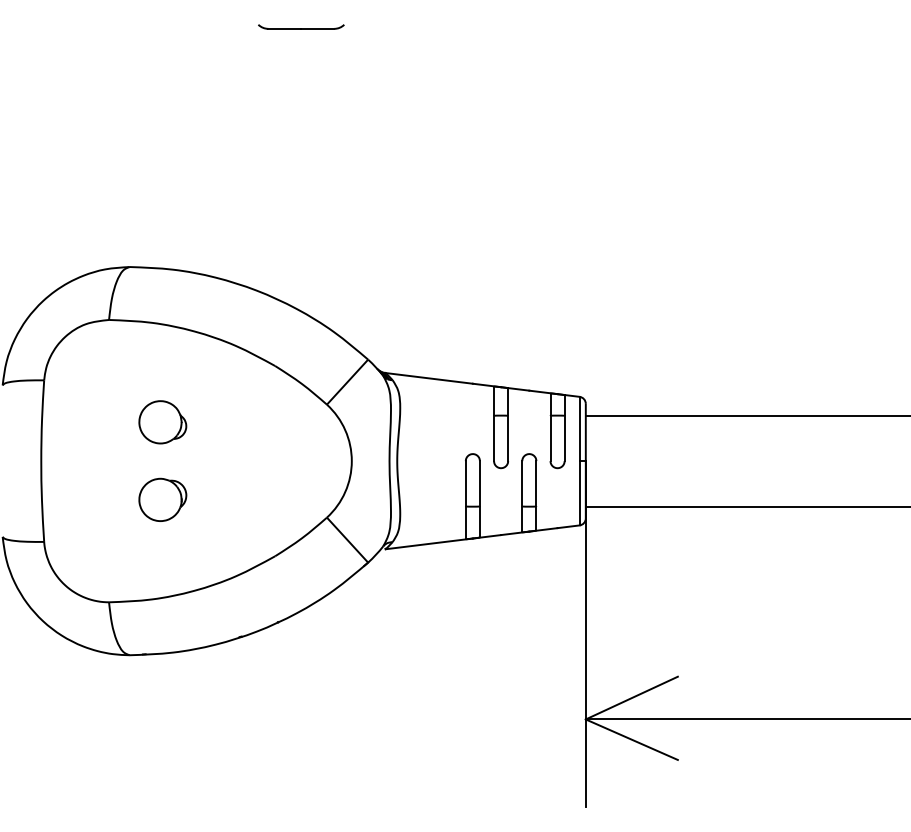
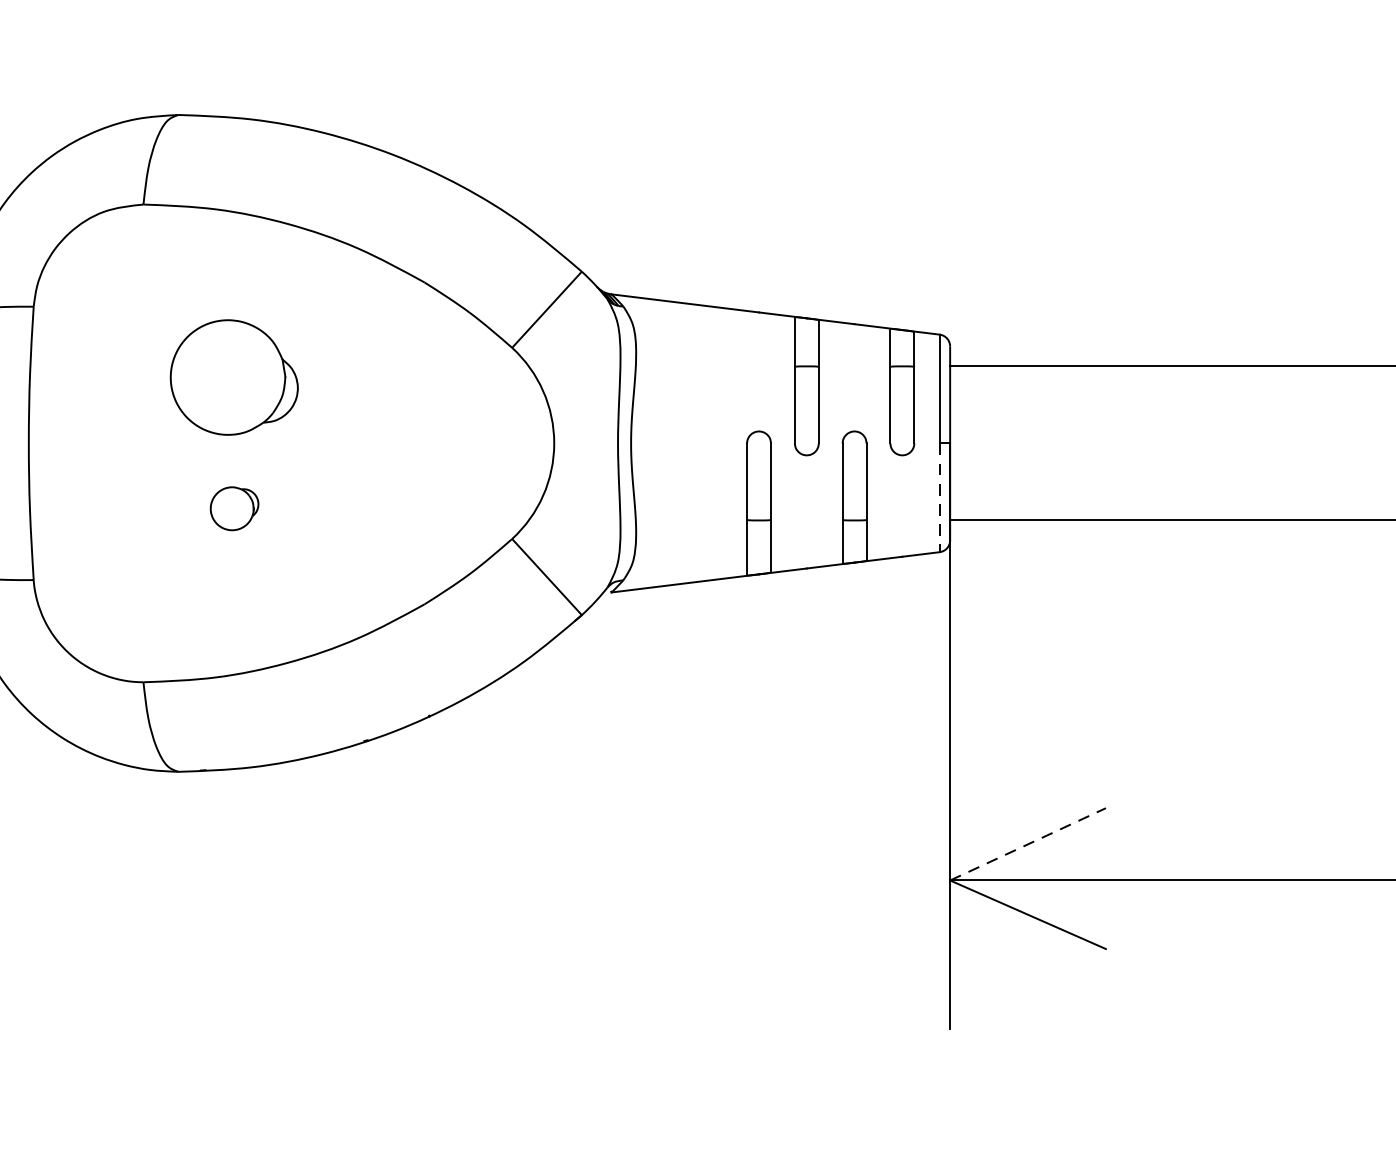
part: (162, 422) -> (233, 378), size x1.6
line: (579, 493) -> (939, 498), solid -> dashed
part: (162, 499) -> (233, 508), size x0.6
line: (631, 698) -> (1027, 845), solid -> dashed

